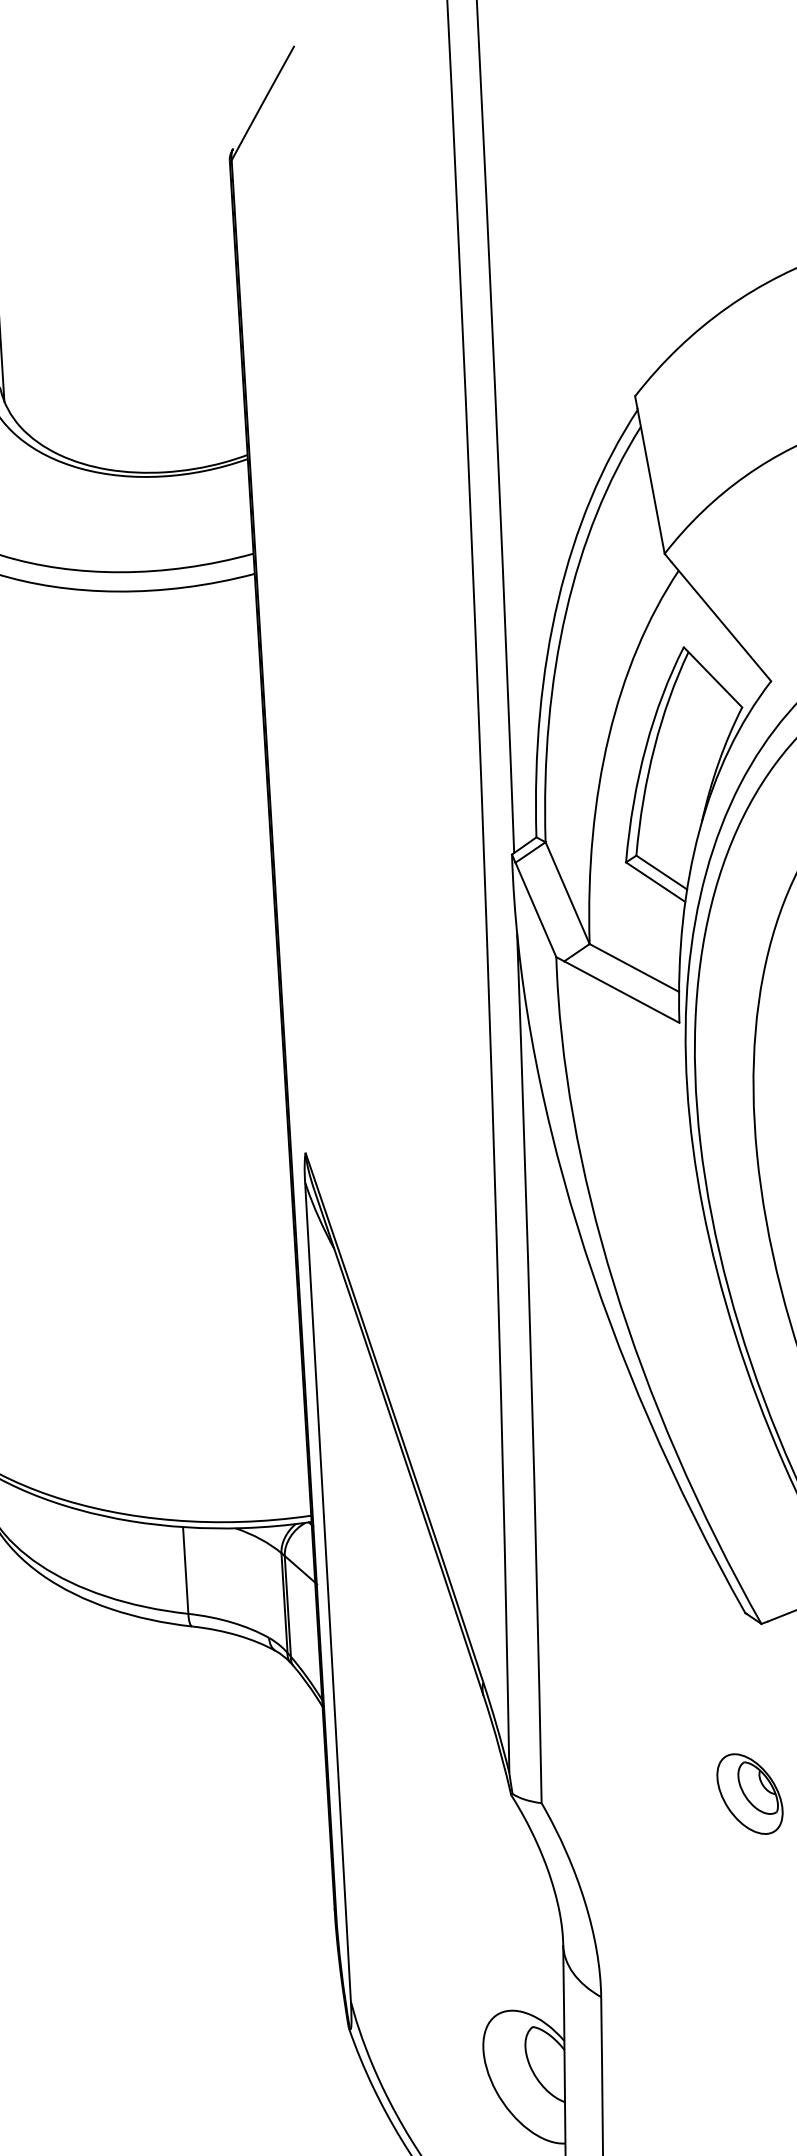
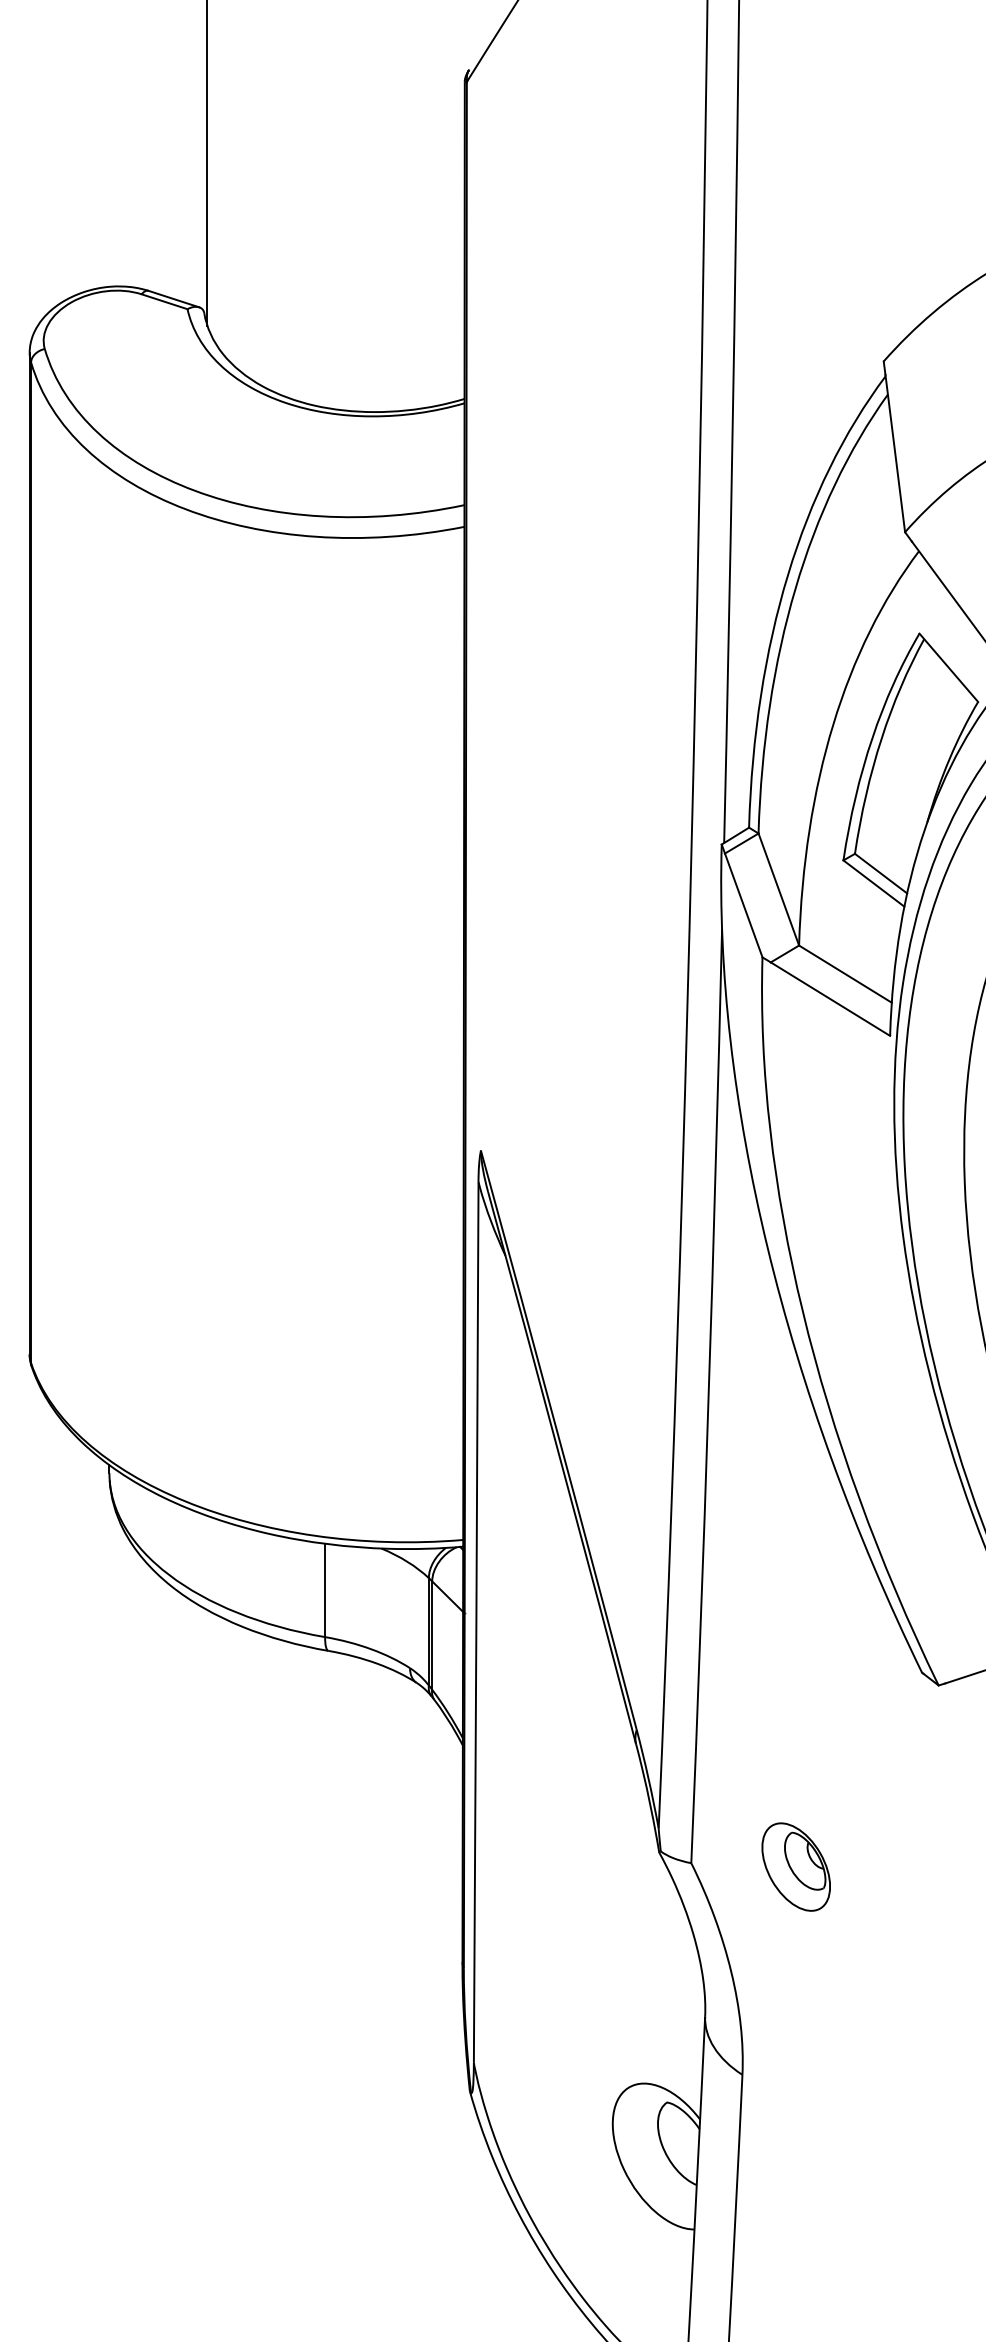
part: (749, 1793) -> (795, 1866), moved

